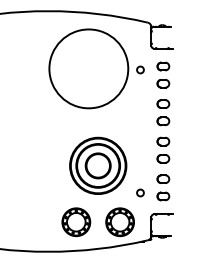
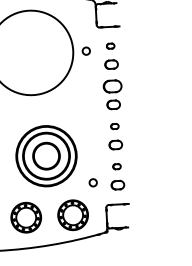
part: (163, 66) -> (110, 46), size x0.6
part: (163, 103) -> (112, 85), size x1.4
part: (163, 141) -> (114, 126), size x0.6
part: (163, 178) -> (117, 166), size x0.6

